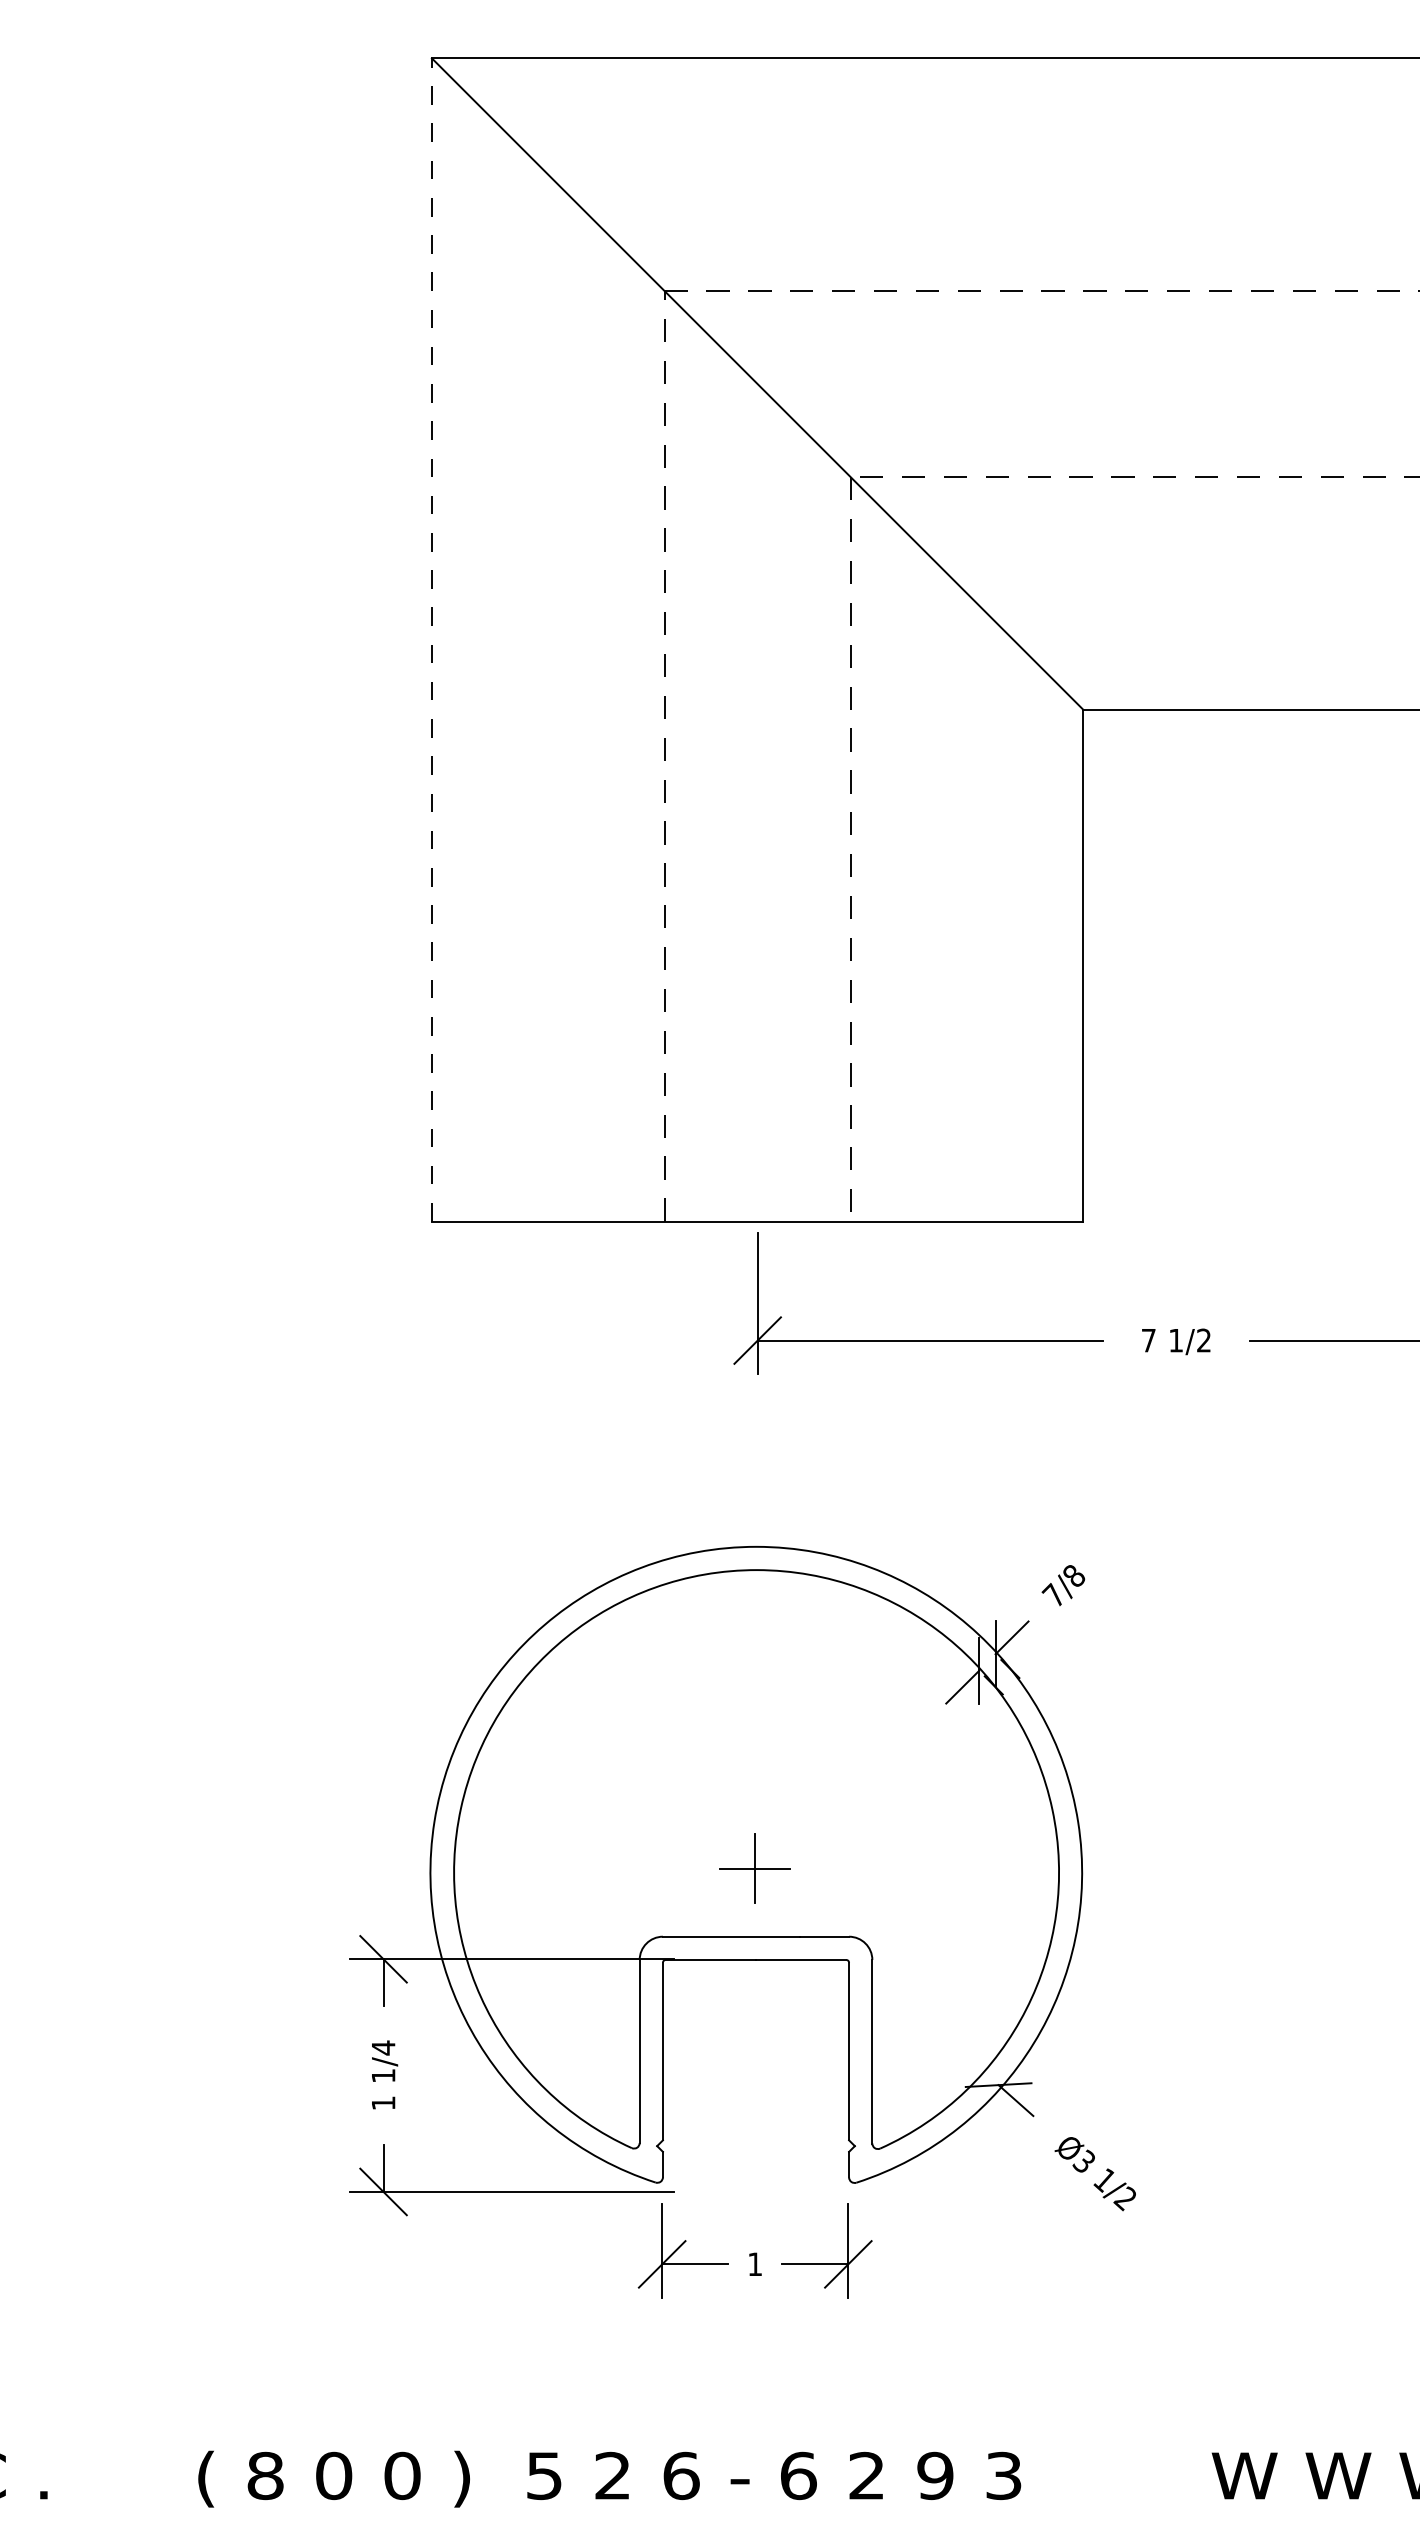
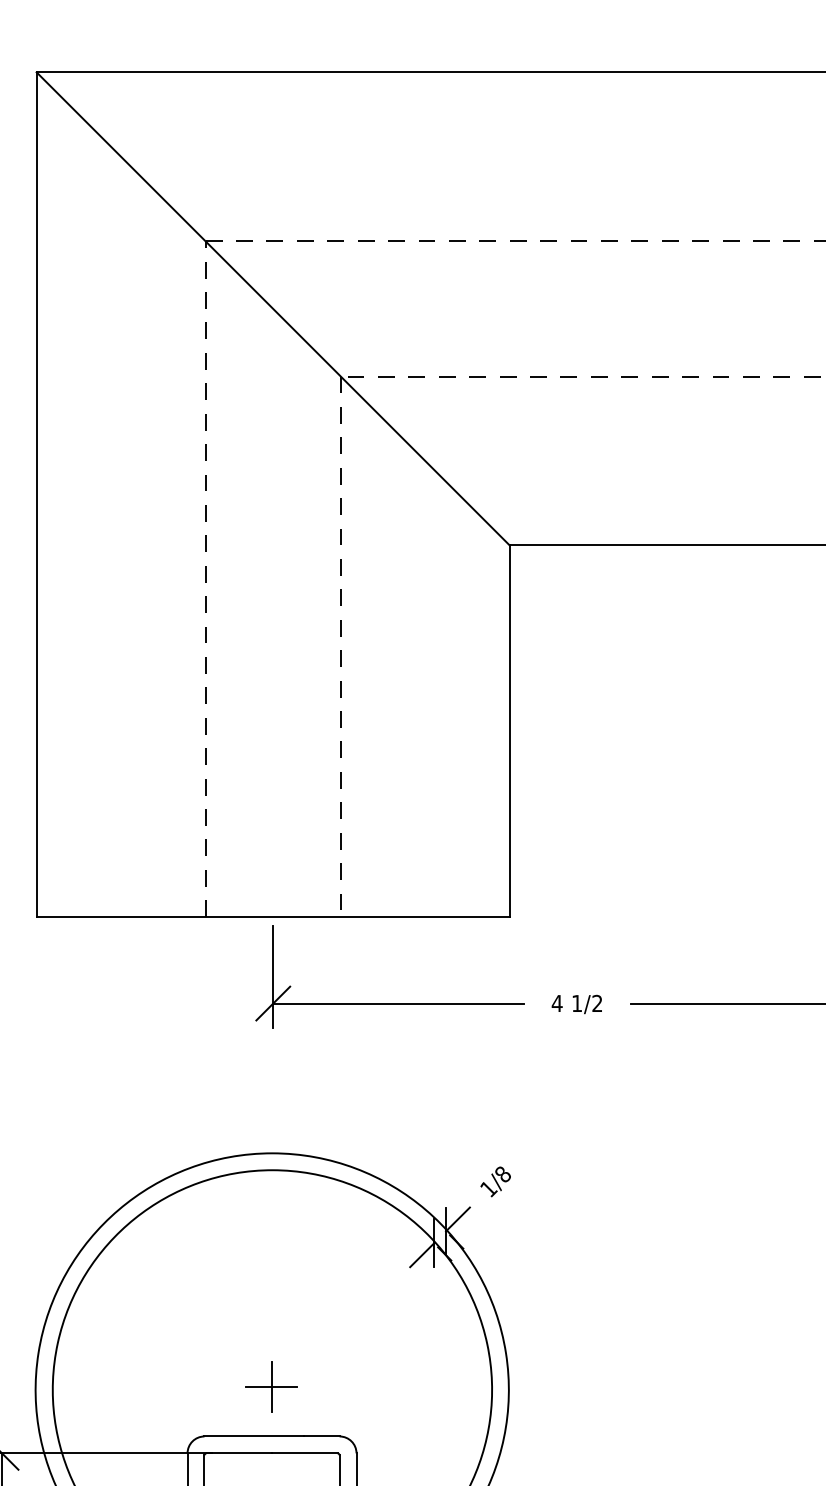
line: (431, 639) -> (36, 494), dashed -> solid
text: (1148, 1340) -> (557, 1003), 7 -> 4
text: (1053, 1595) -> (488, 1188), 7/8 -> 1/8

